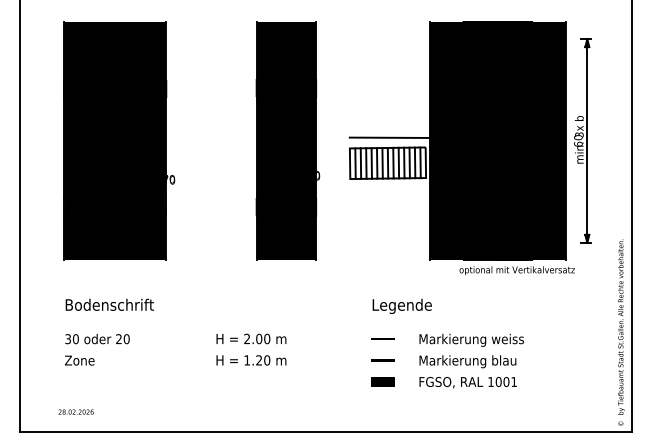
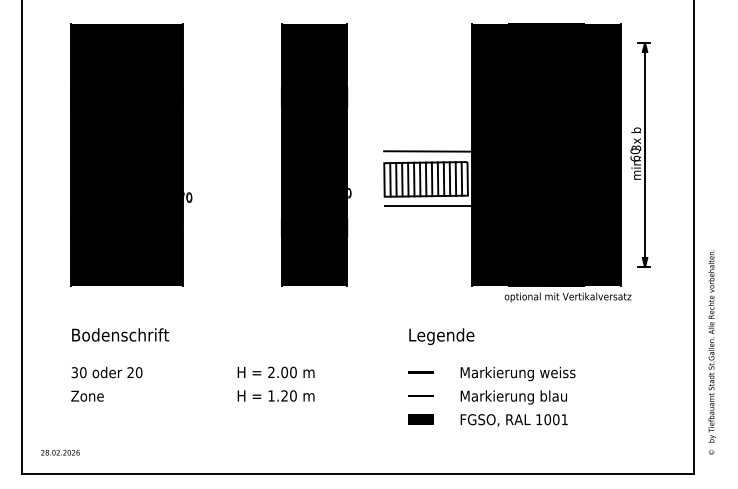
line: (389, 187) -> (427, 206), added
text: (621, 332) -> (712, 352), moved
text: (75, 411) -> (59, 452), moved

